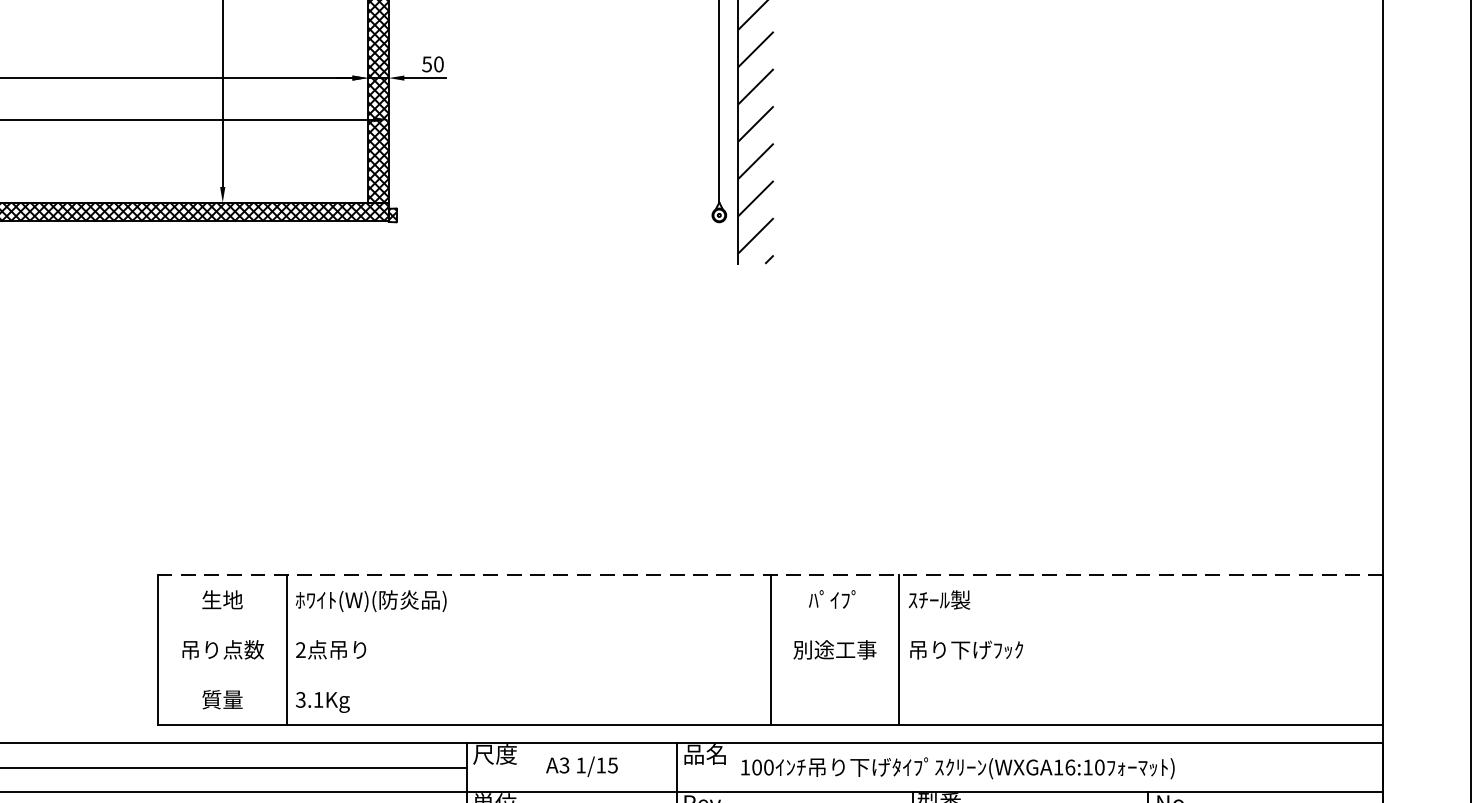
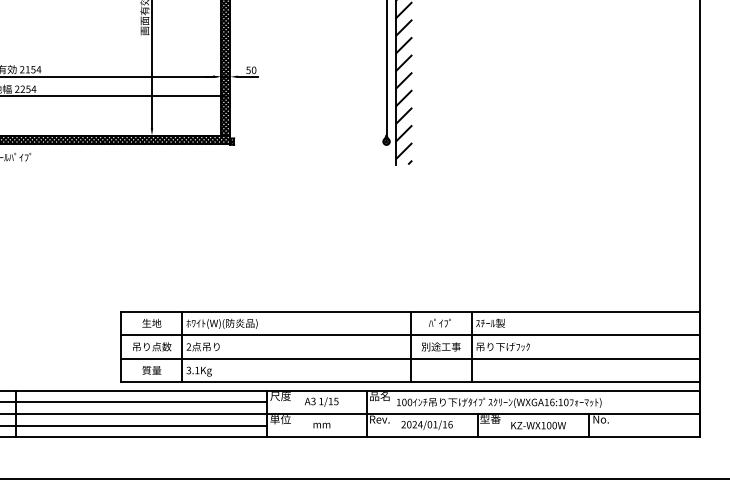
line: (770, 574) -> (410, 311), dashed -> solid
line: (770, 625) -> (410, 335), added
line: (770, 674) -> (410, 358), added

